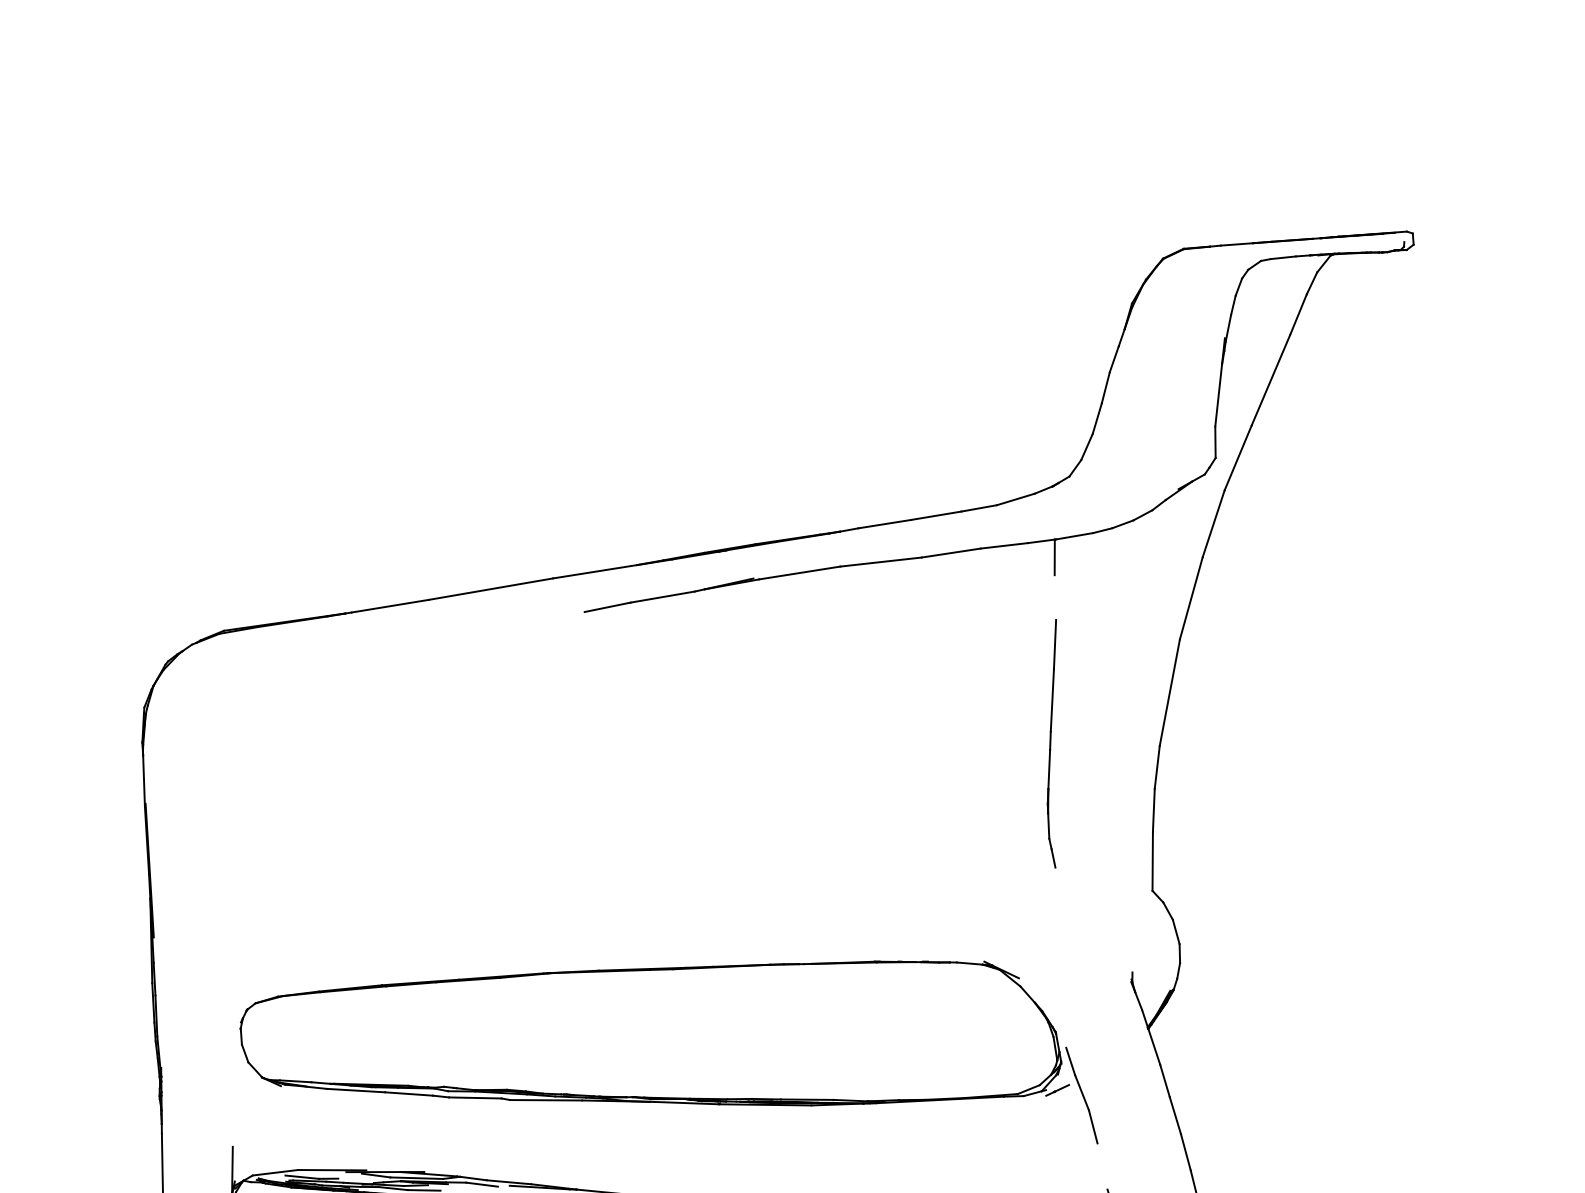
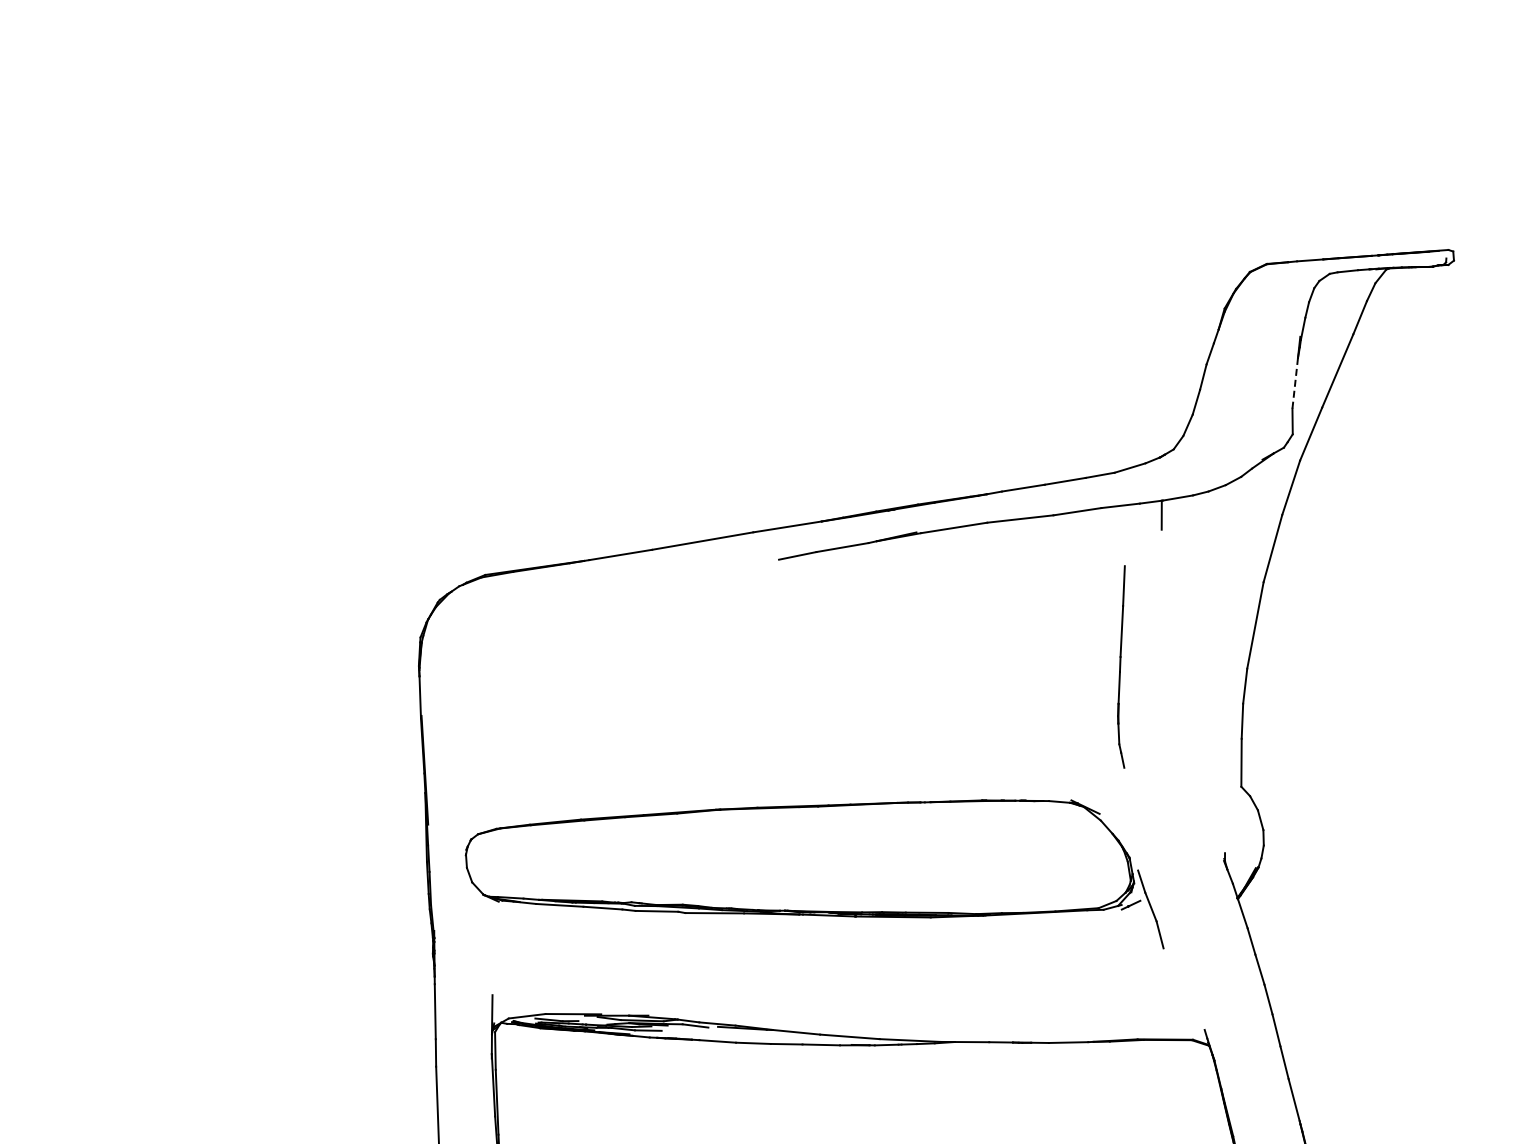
line: (1219, 395) -> (1295, 383), solid -> dashed
part: (1051, 743) -> (1121, 666), moved
part: (668, 1052) -> (814, 874), moved

